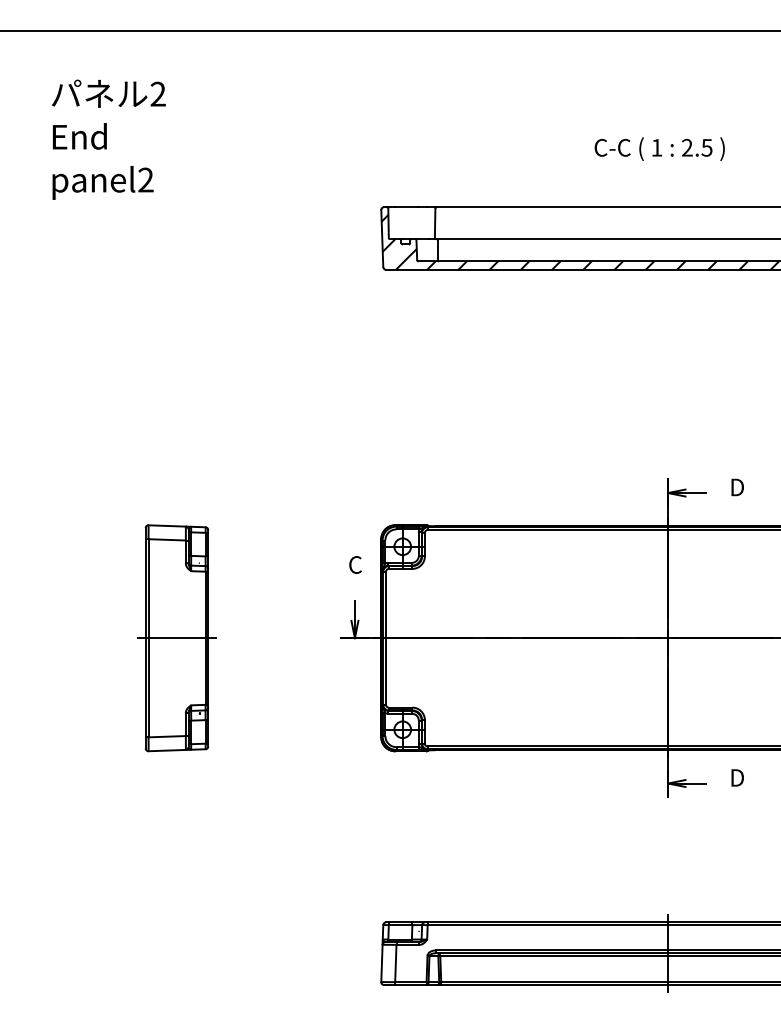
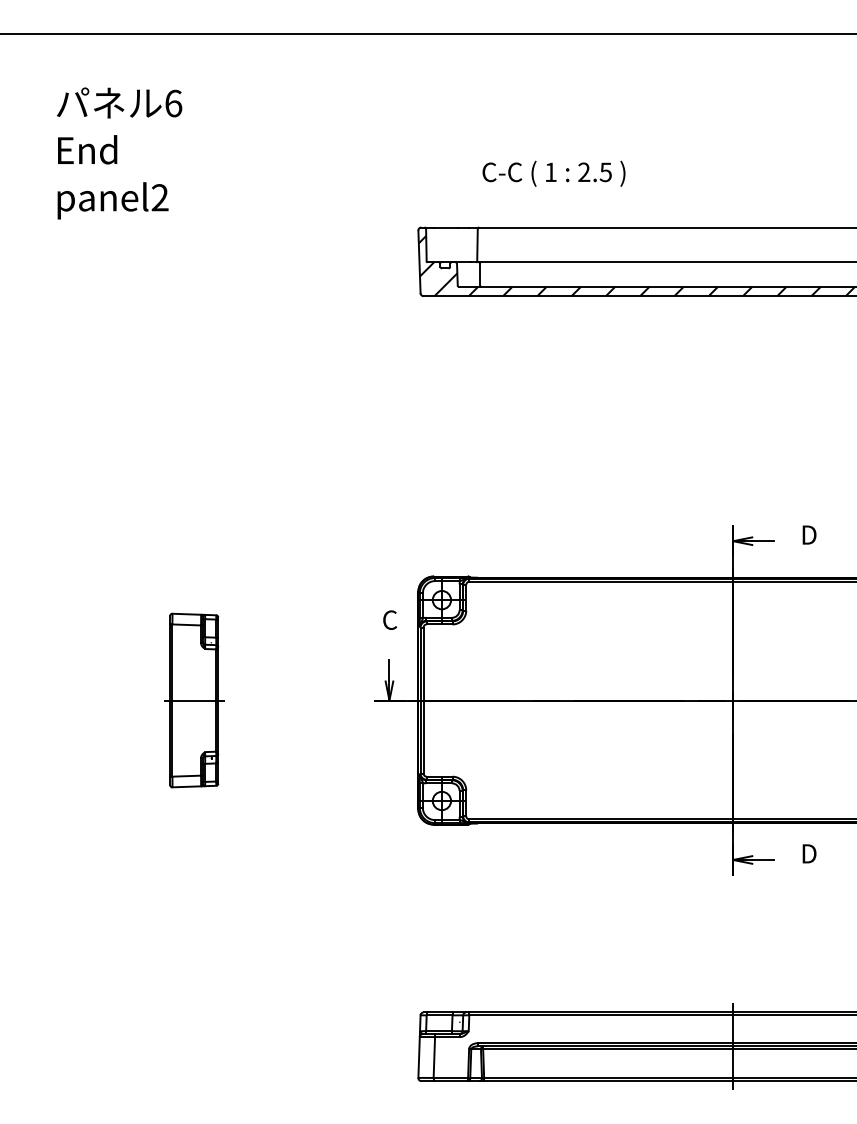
text: (158, 94) -> (173, 103), 2 -> 6
text: (659, 148) -> (553, 173), moved
part: (177, 638) -> (194, 700), size x0.7

